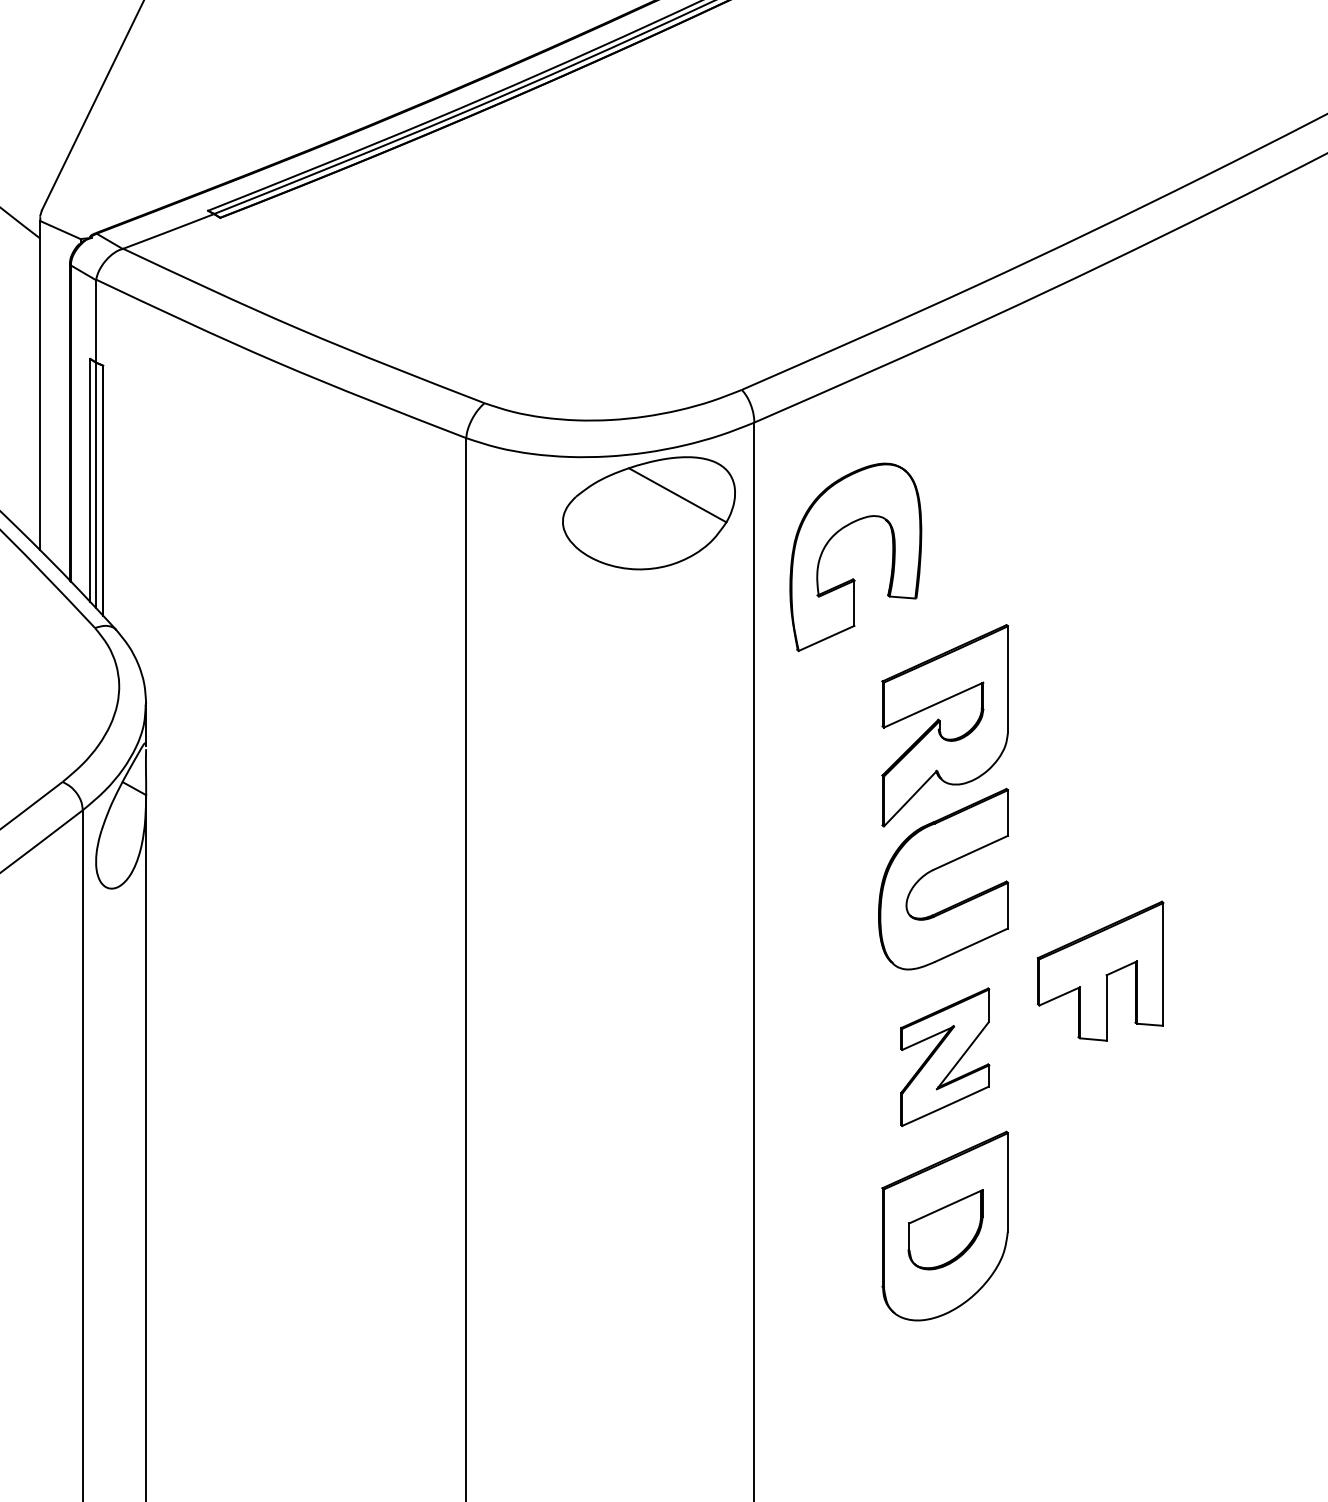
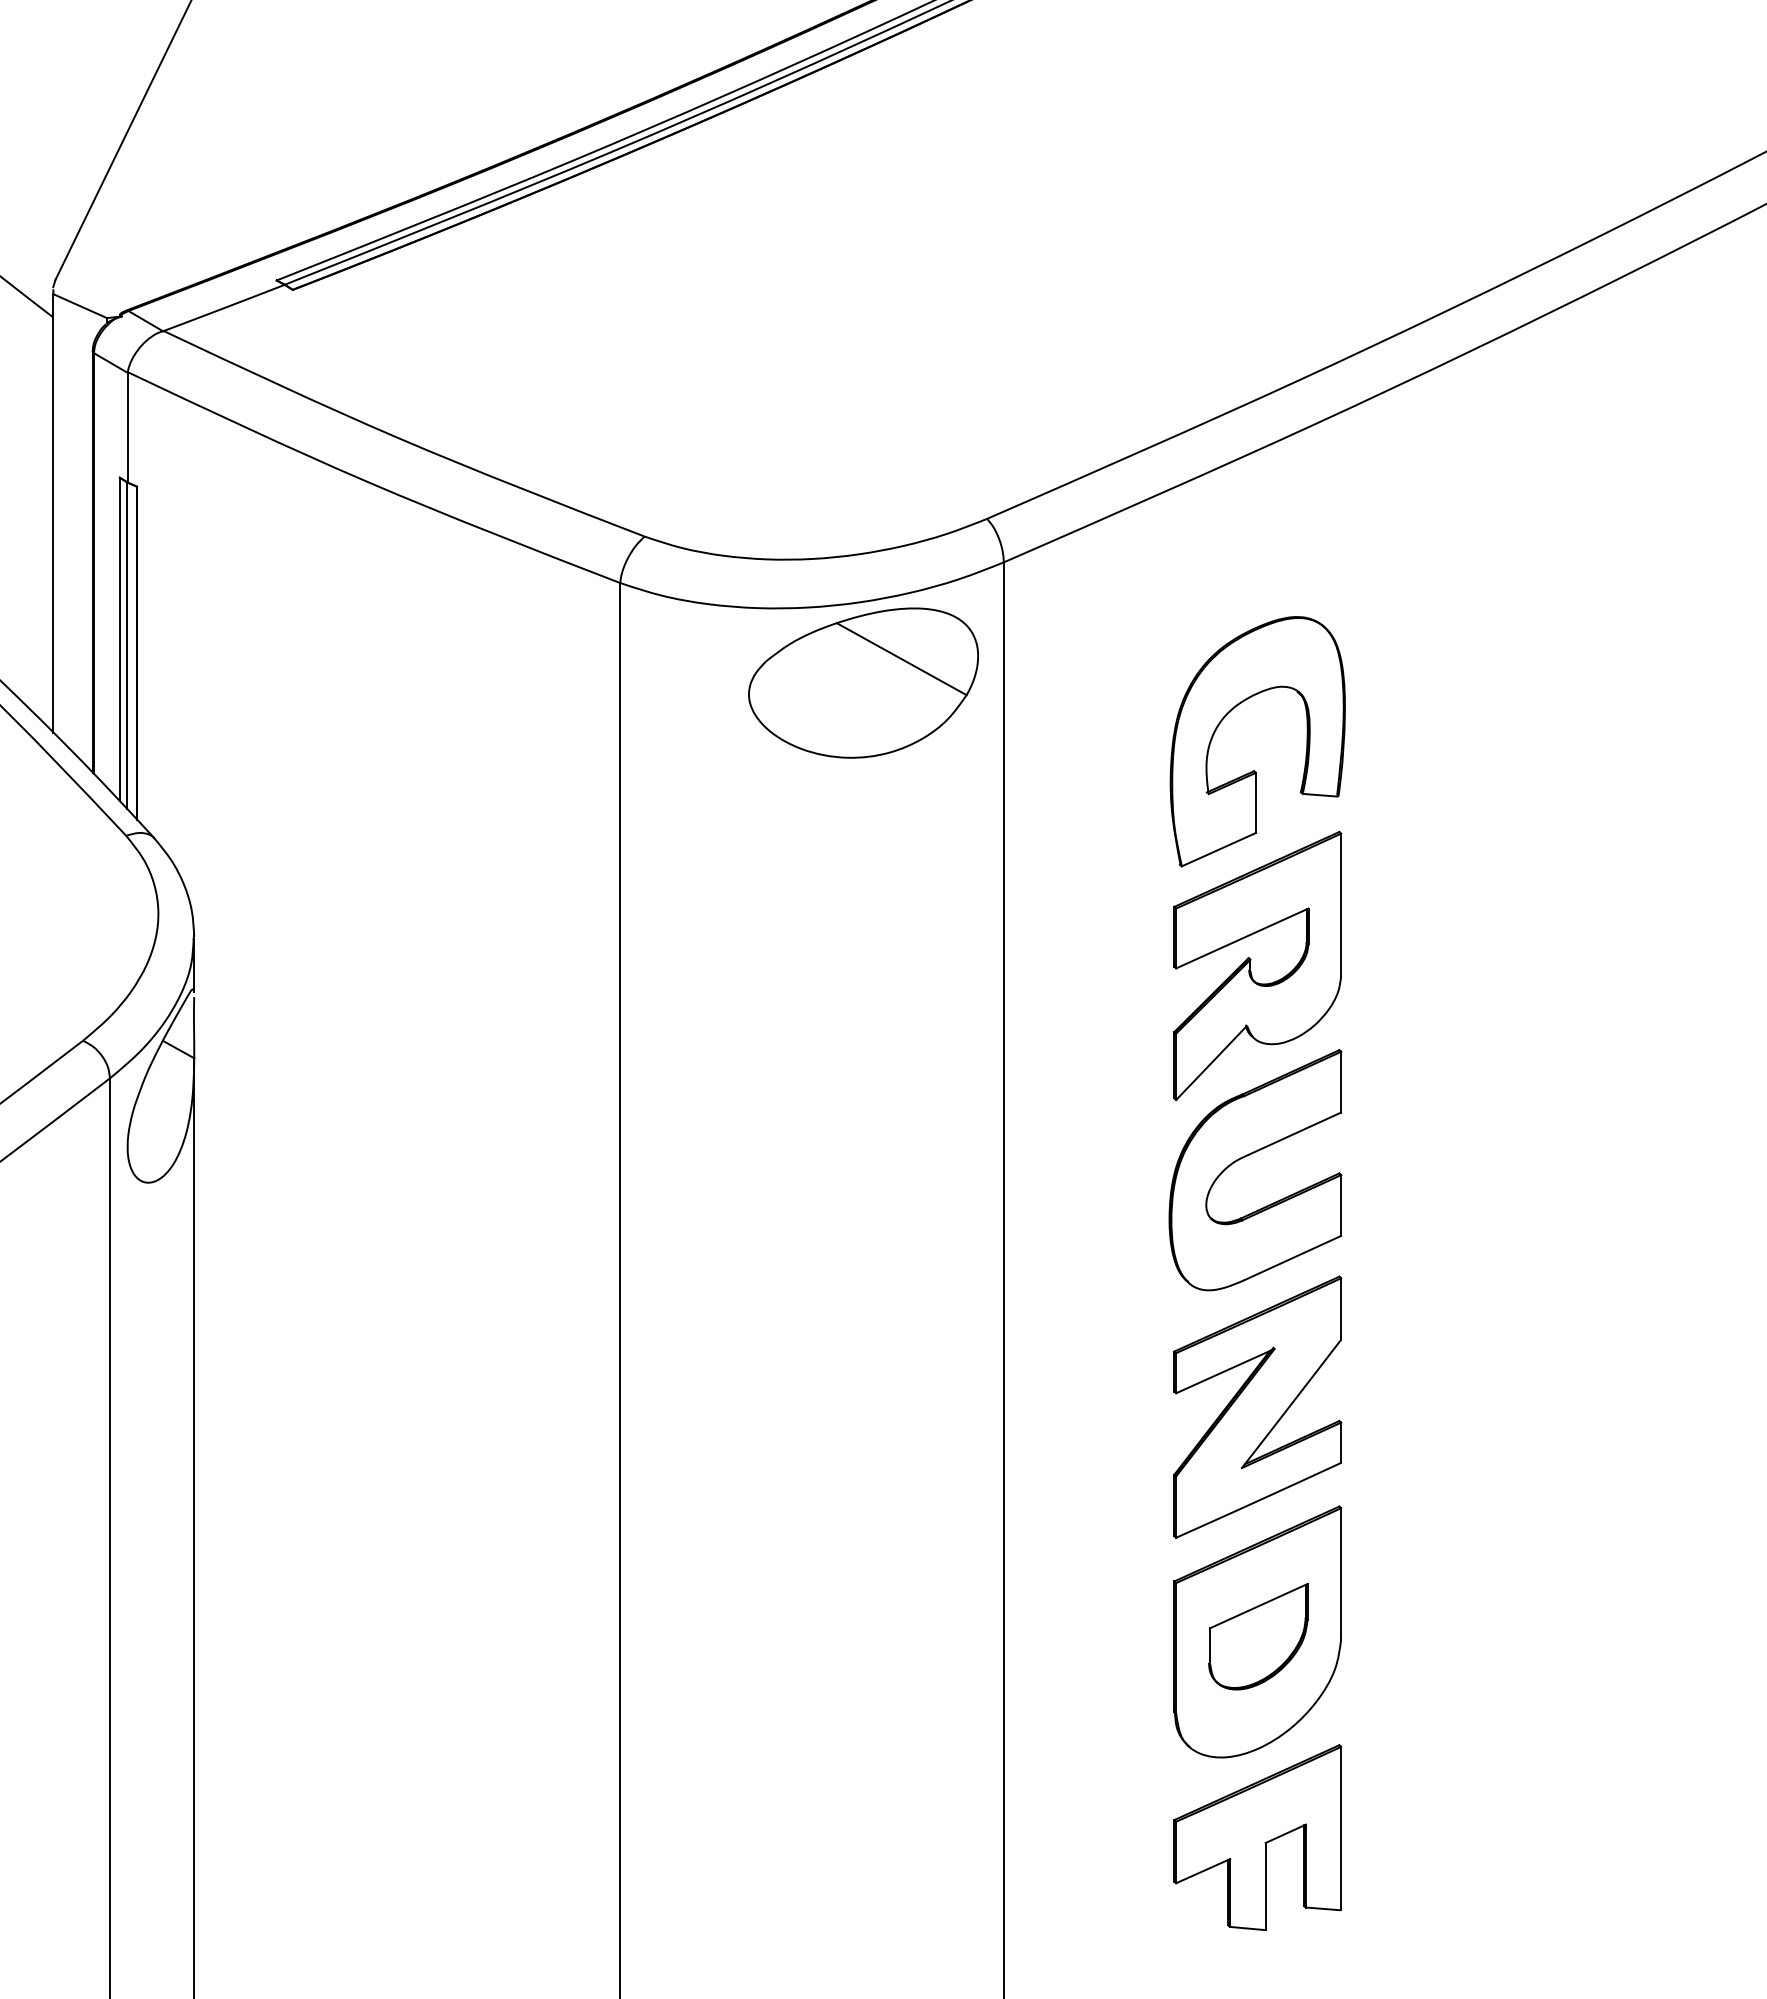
part: (853, 578) -> (1254, 770), moved
part: (1100, 971) -> (1257, 1837), moved
part: (944, 1056) -> (1257, 1406), size x1.43

